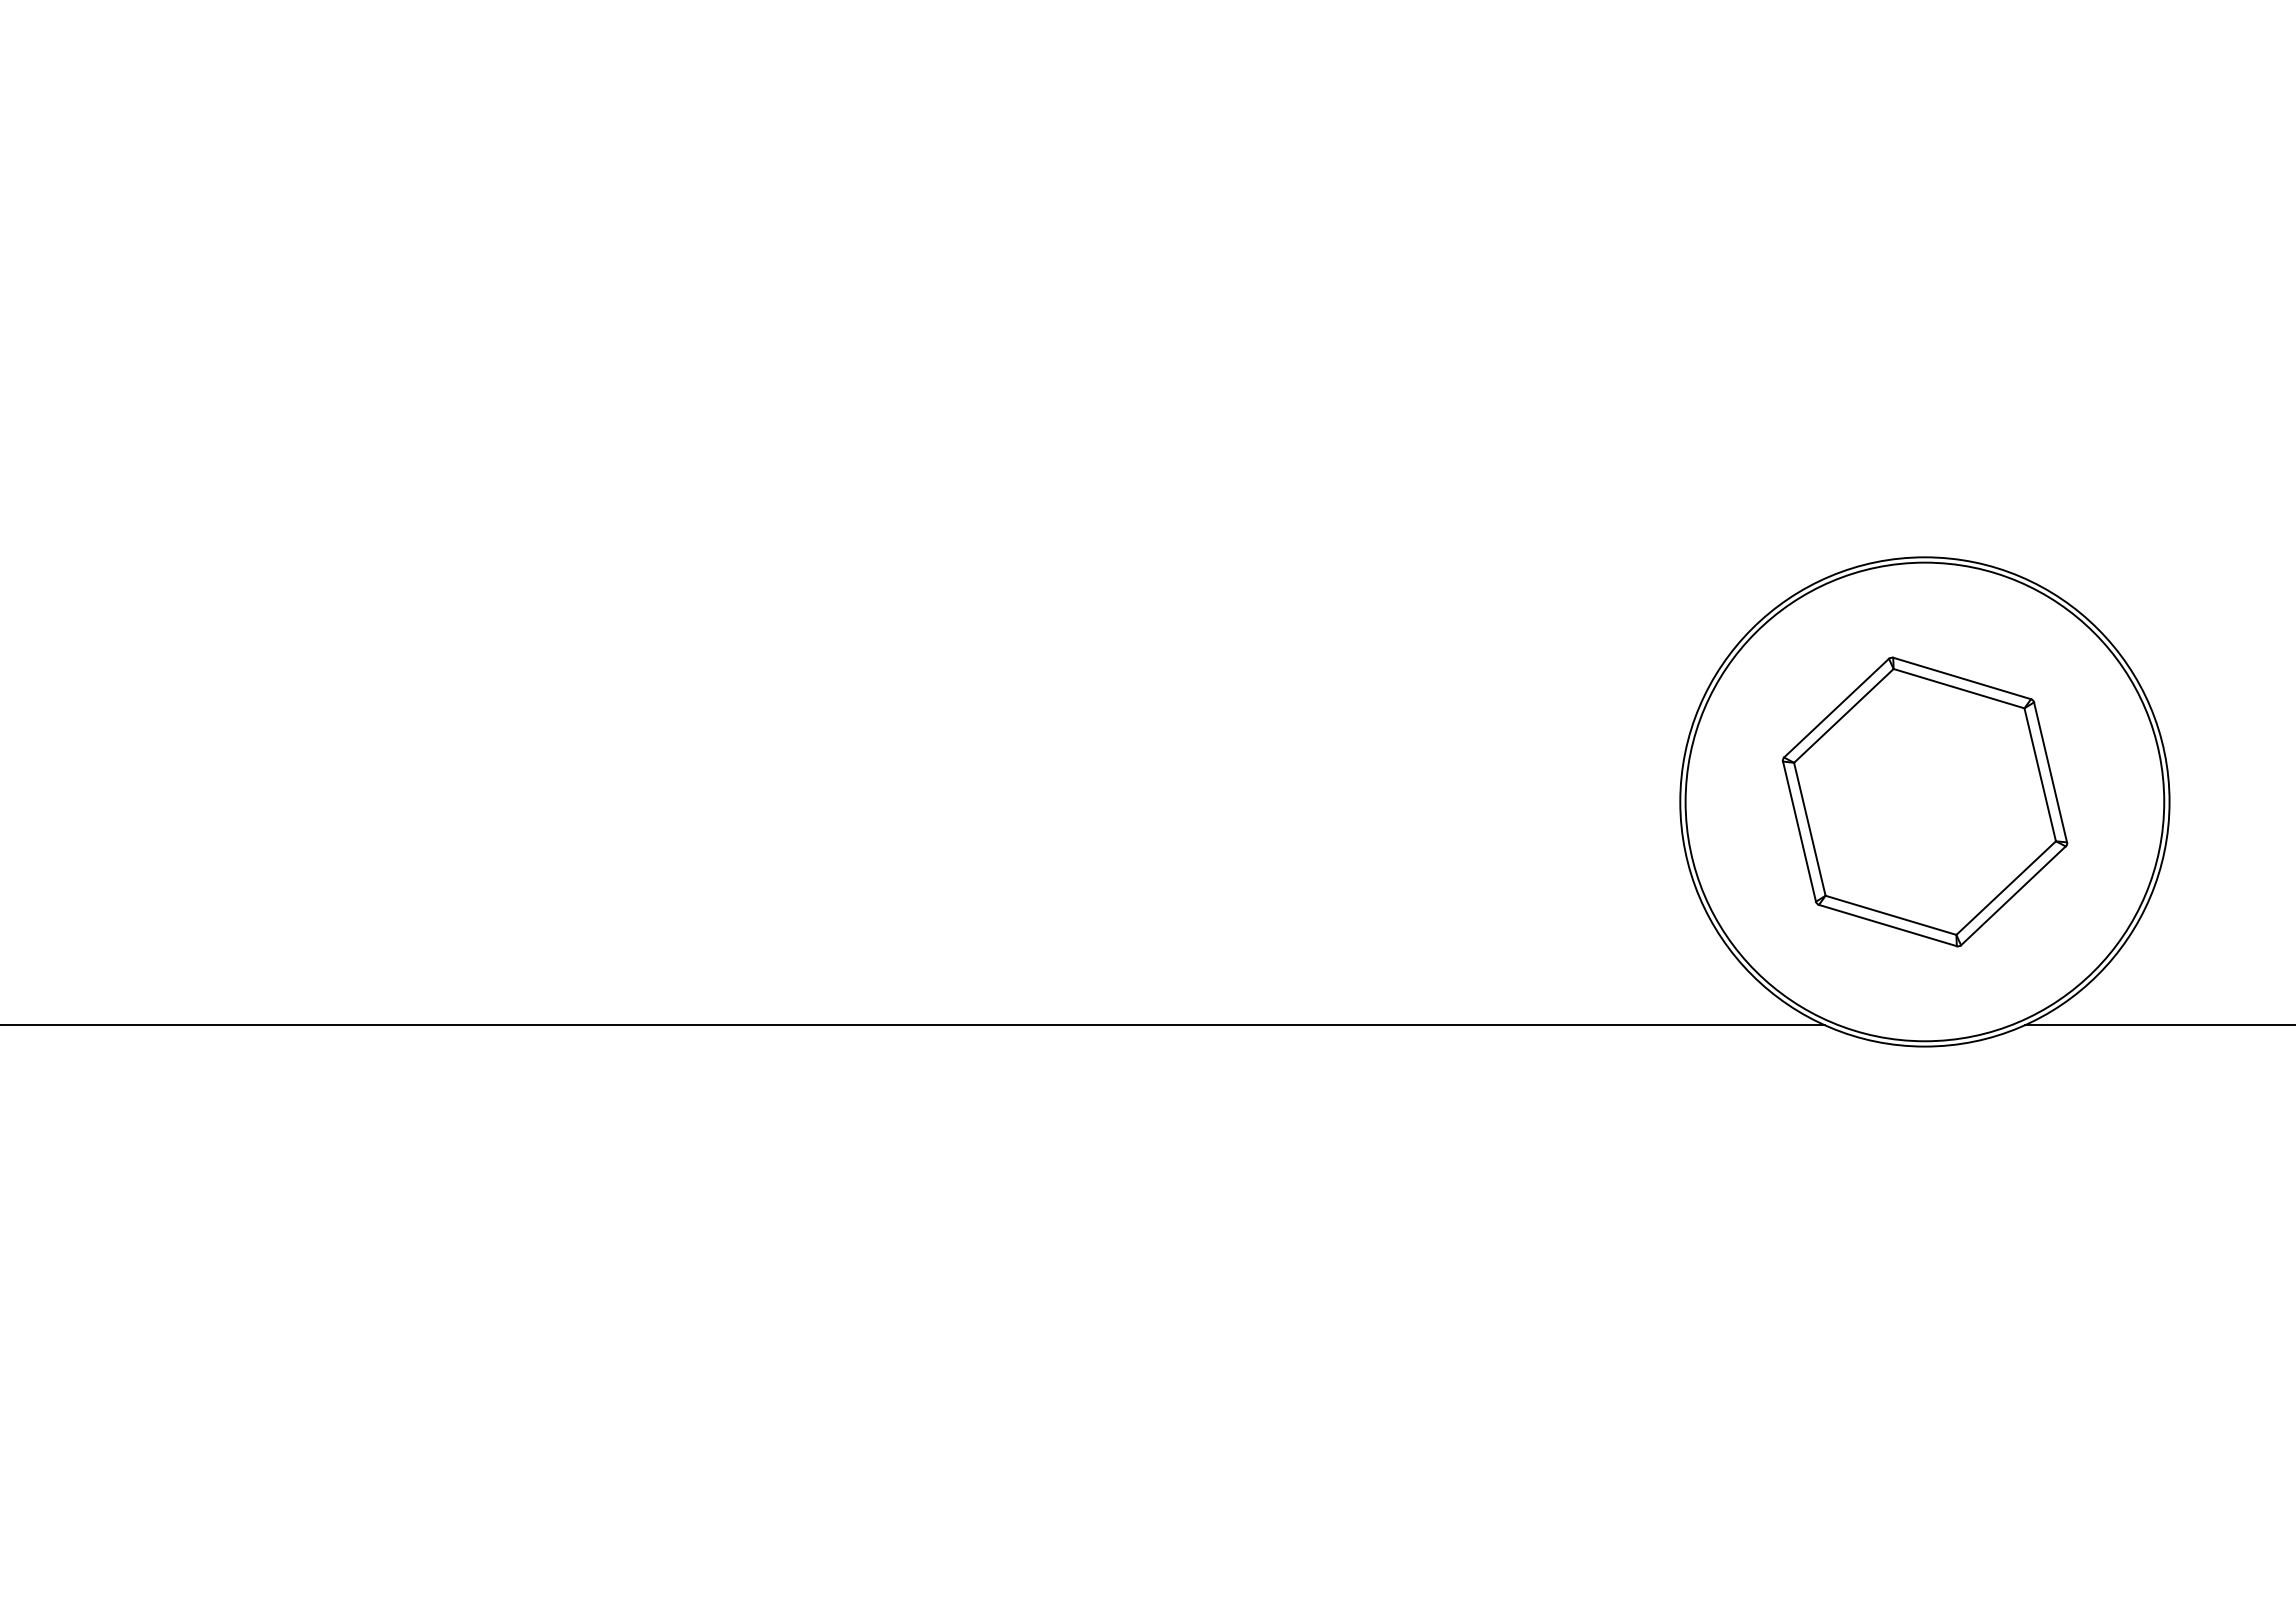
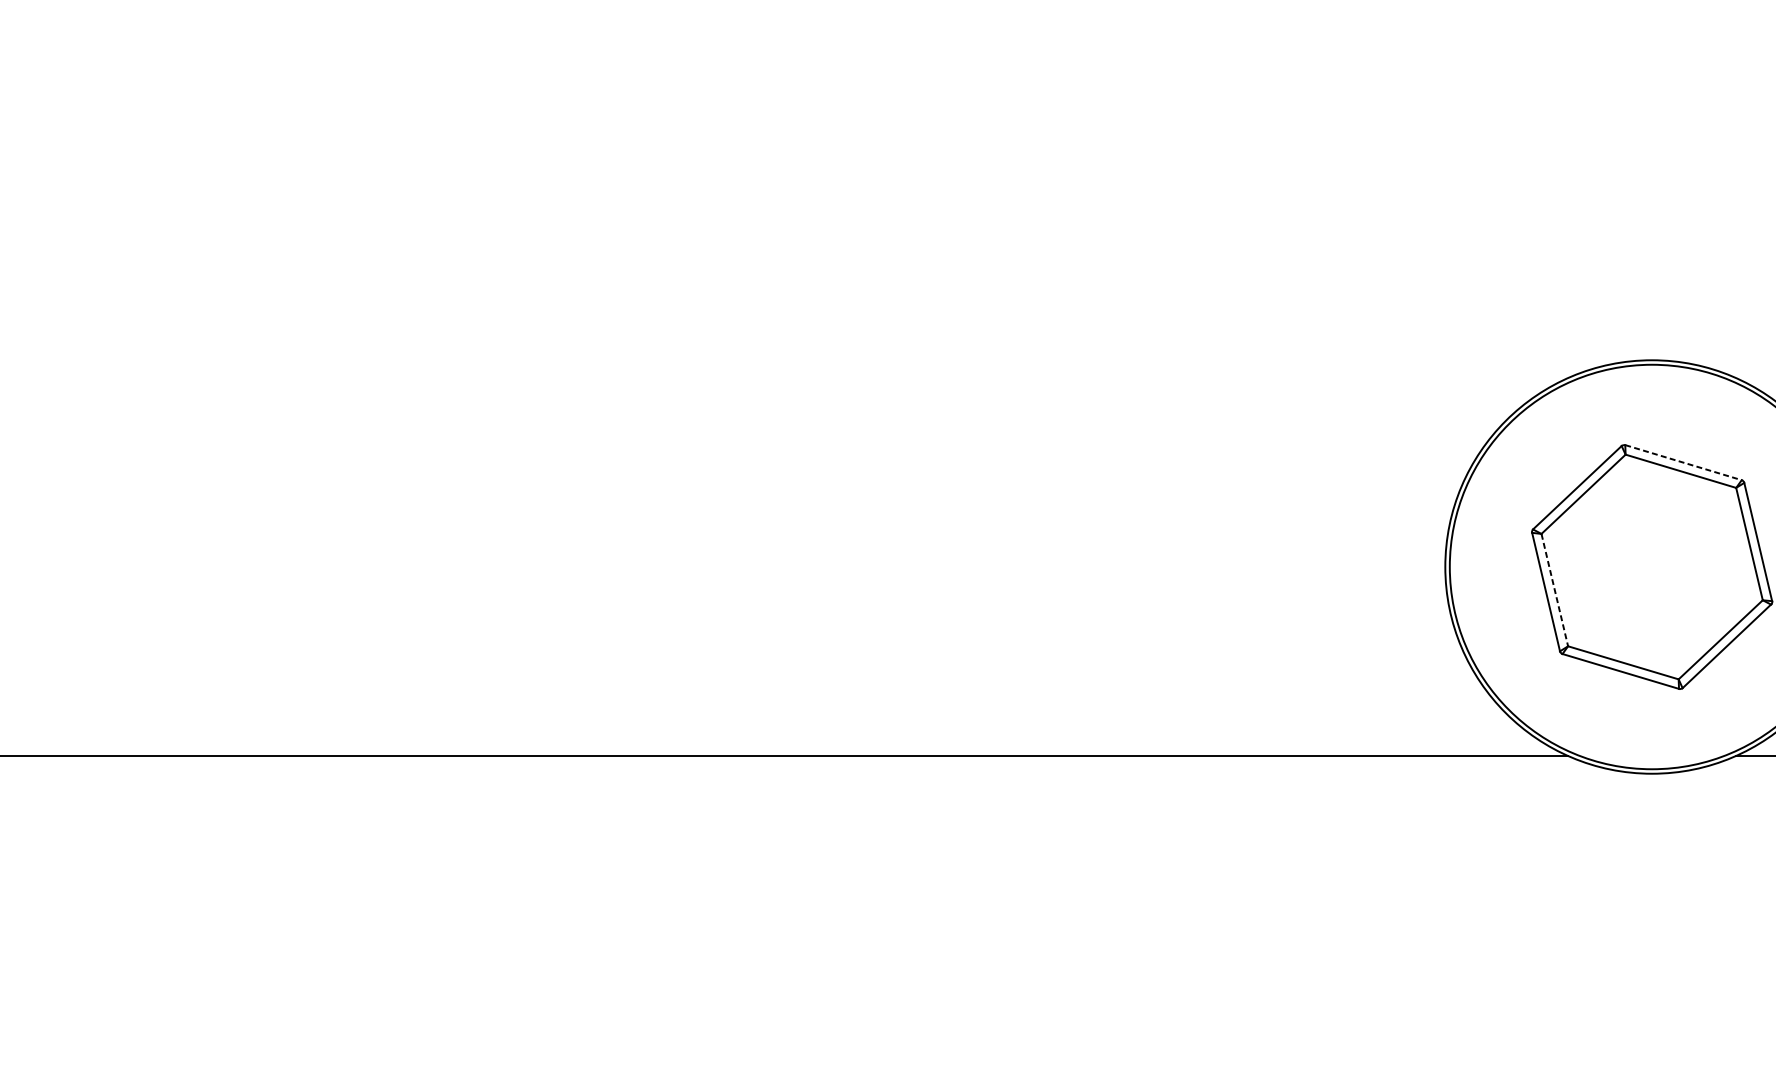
line: (1962, 678) -> (1683, 462), solid -> dashed
line: (1809, 829) -> (1554, 590), solid -> dashed

